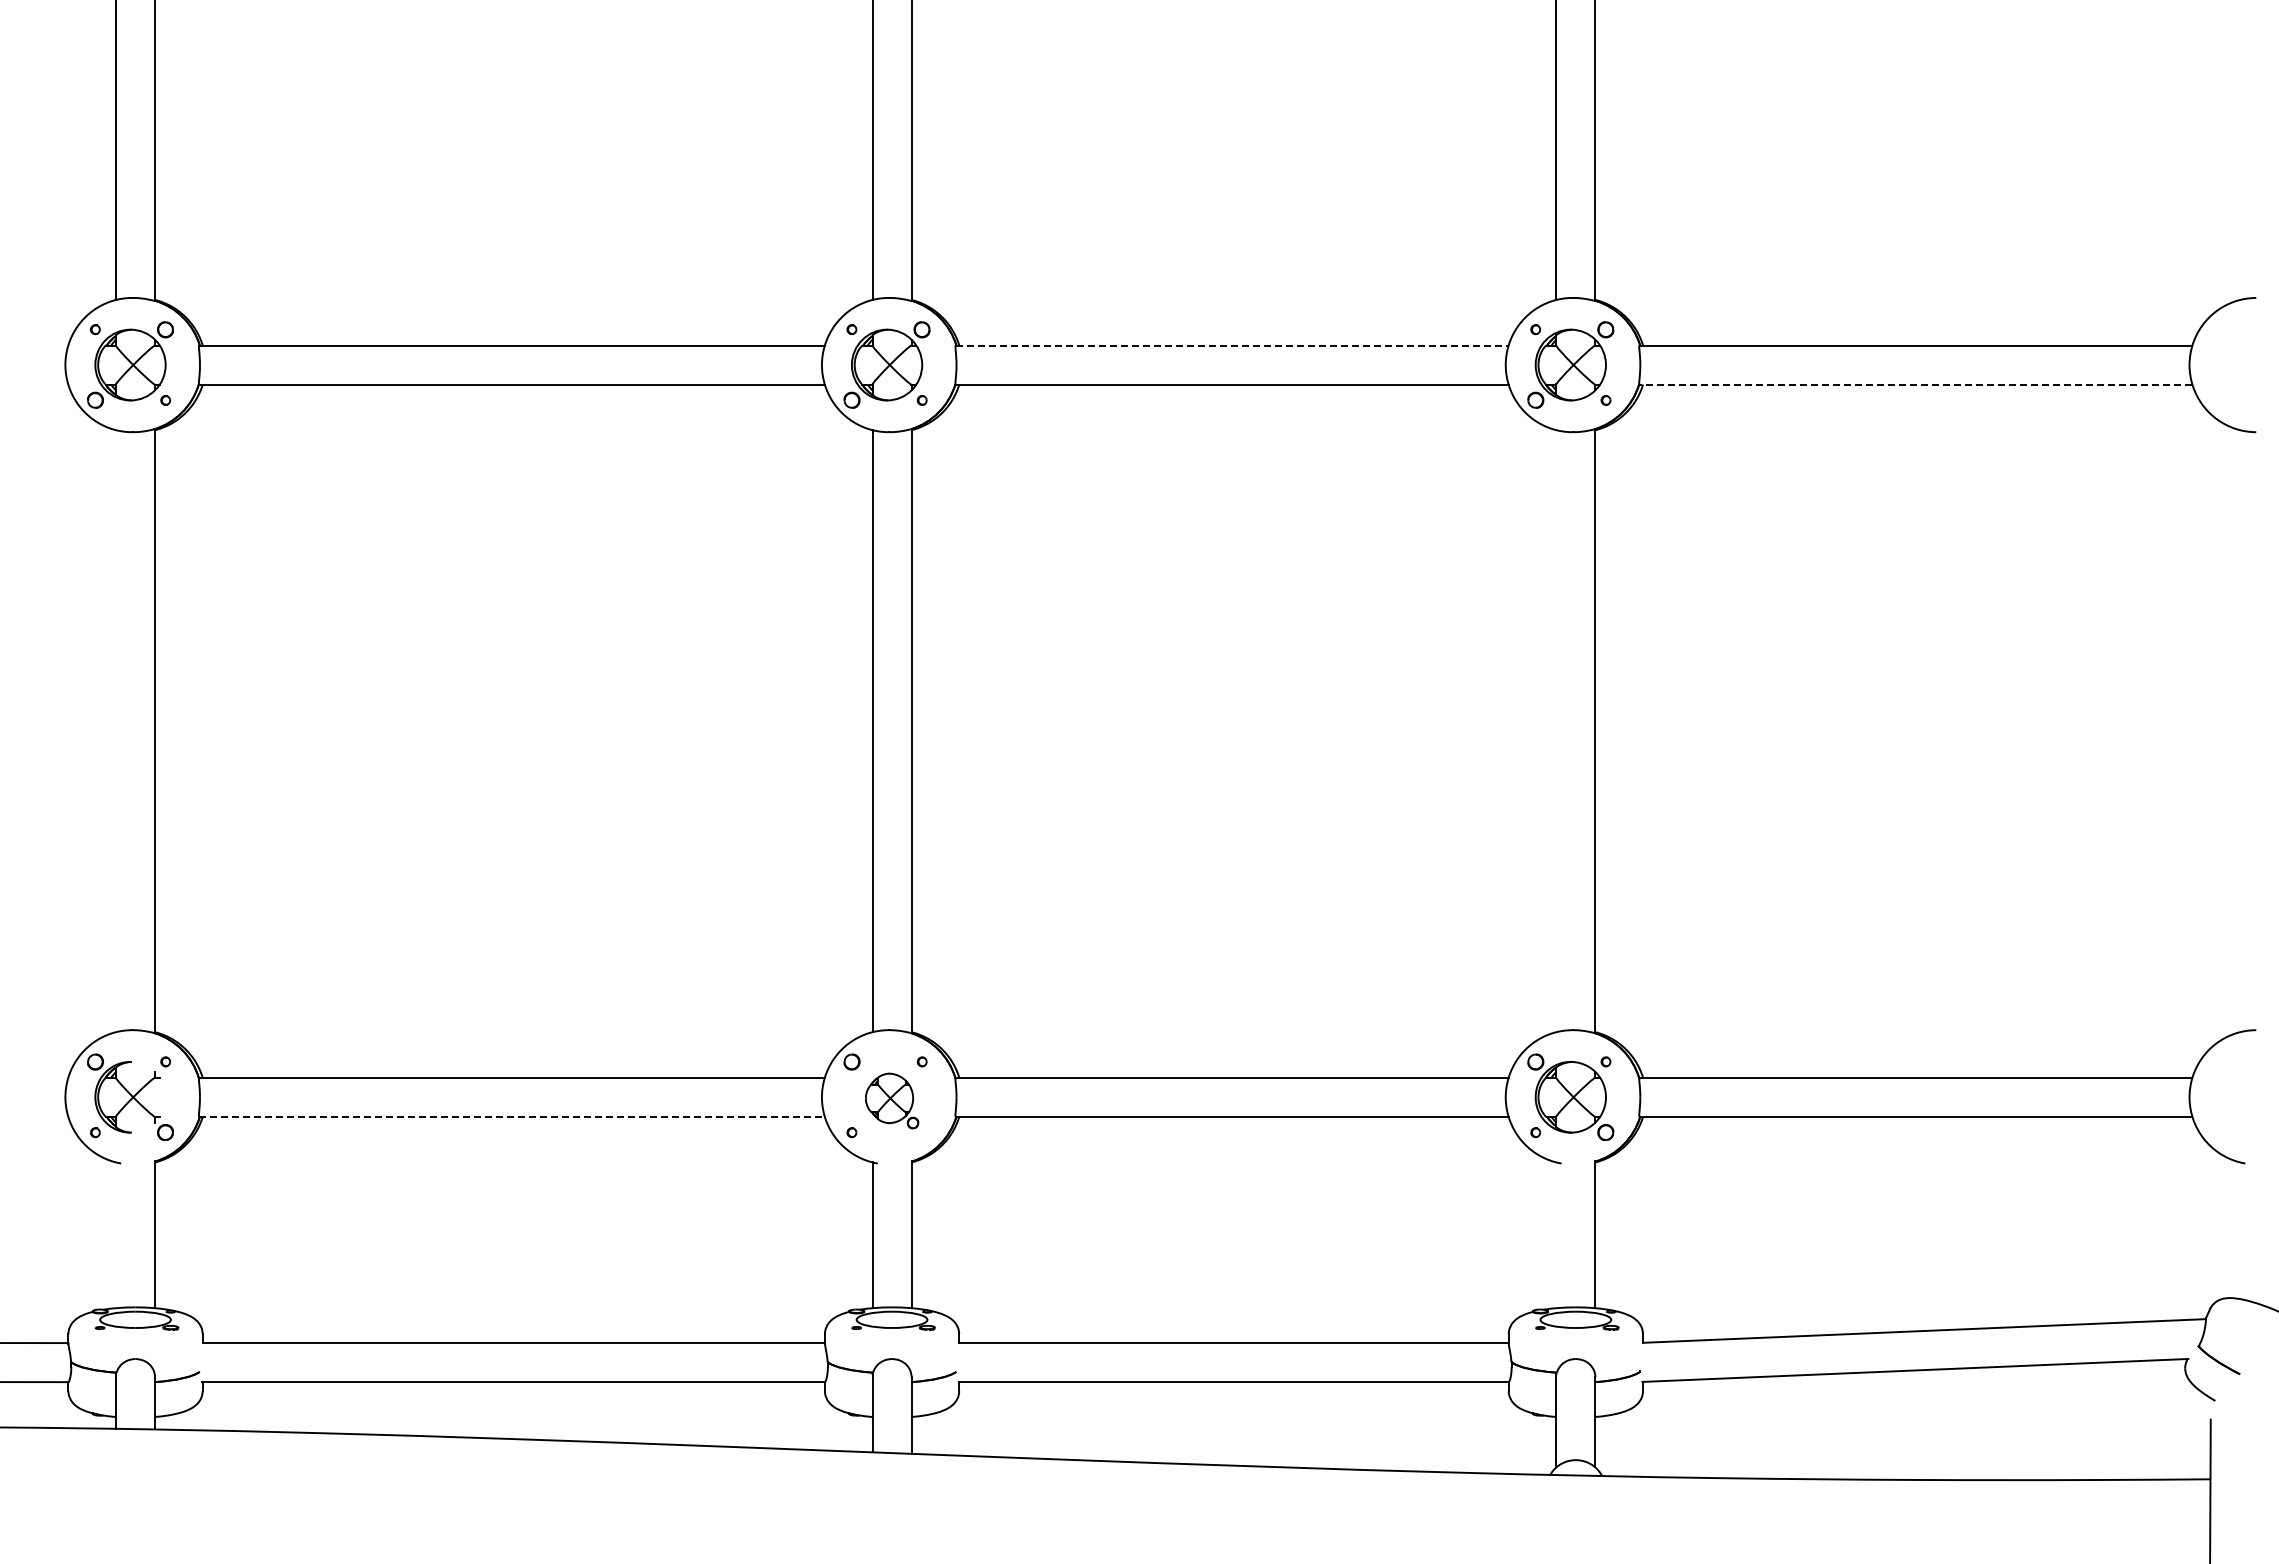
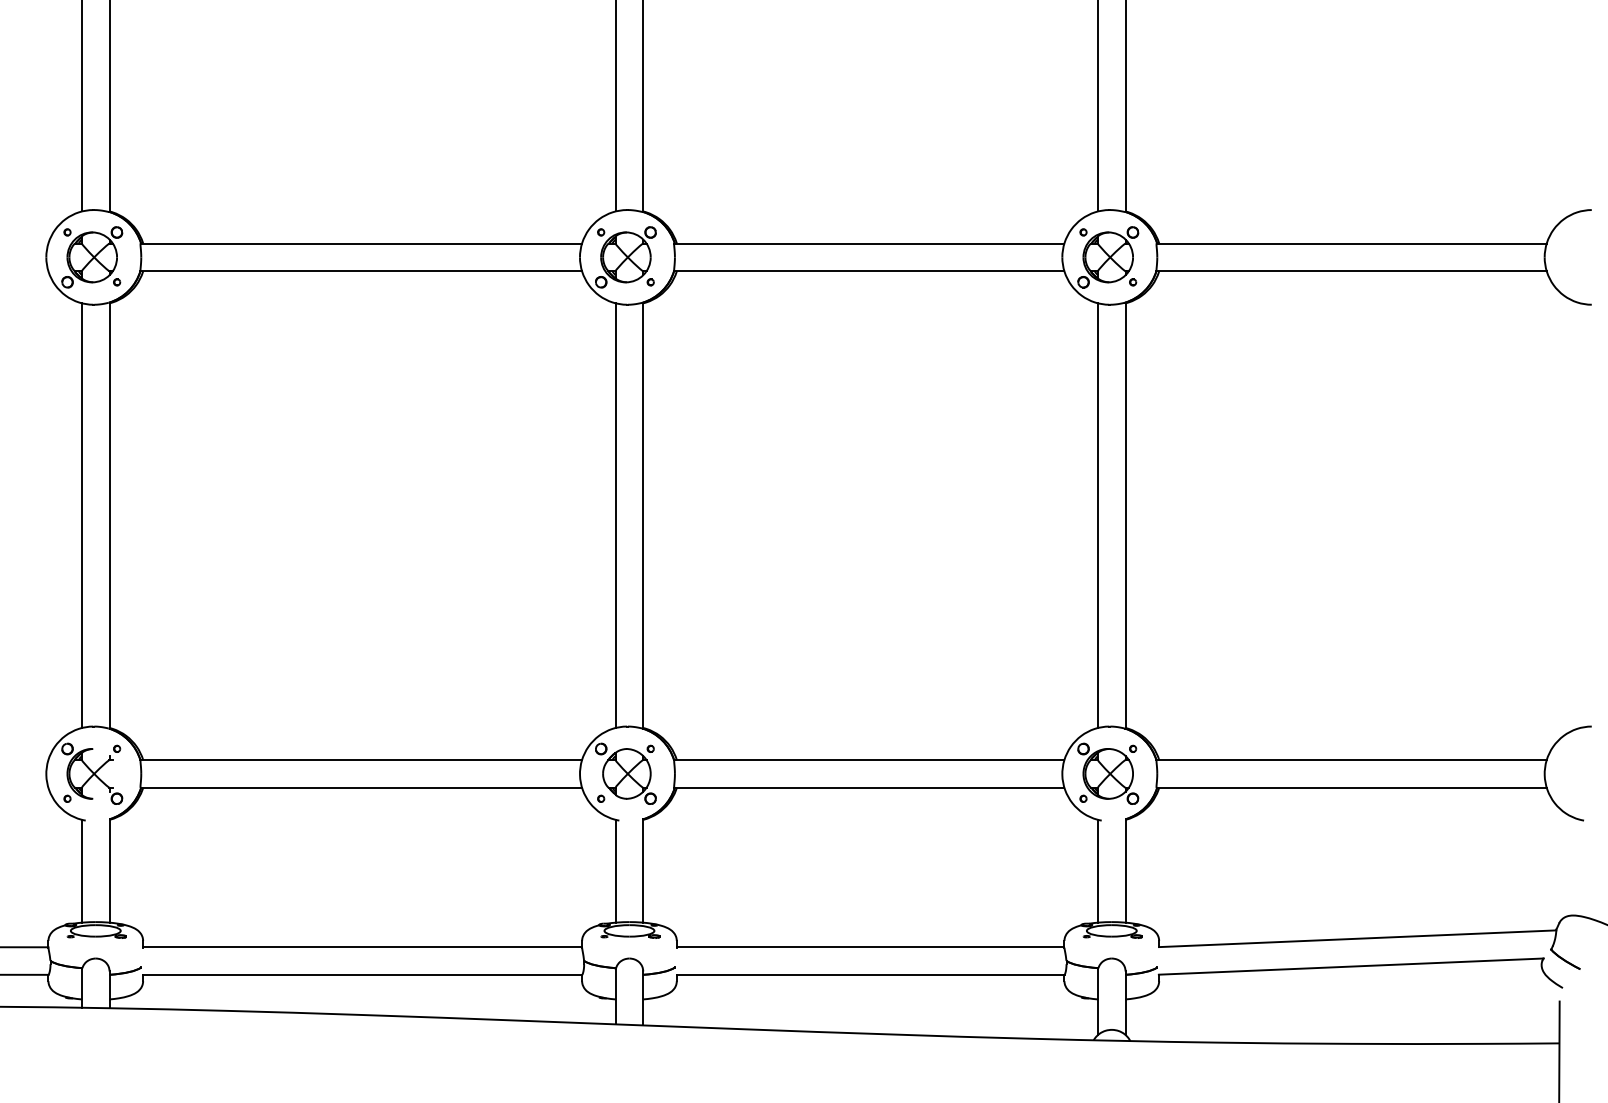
line: (1232, 345) -> (869, 243), dashed -> solid
line: (1915, 384) -> (1351, 271), dashed -> solid
line: (116, 731) -> (82, 515), added
line: (1556, 731) -> (1098, 515), added
part: (891, 1100) -> (629, 776), size x1.43
line: (512, 1116) -> (361, 787), dashed -> solid
line: (116, 1235) -> (82, 871), added
line: (1556, 1235) -> (1098, 871), added

